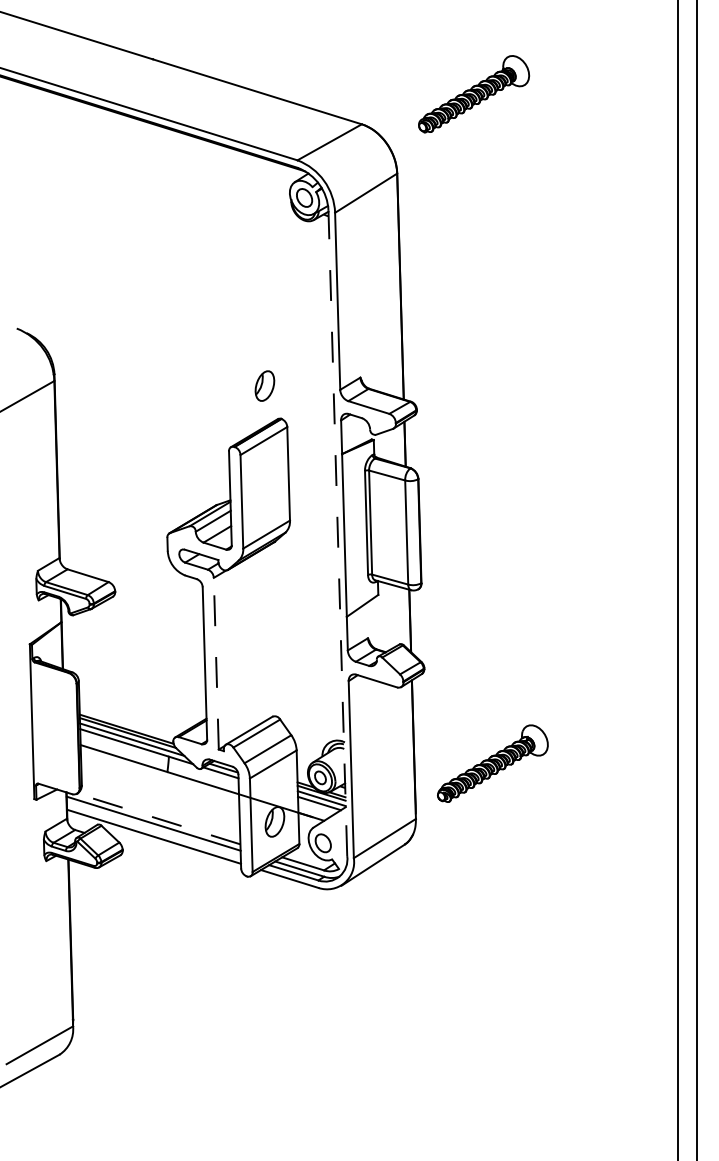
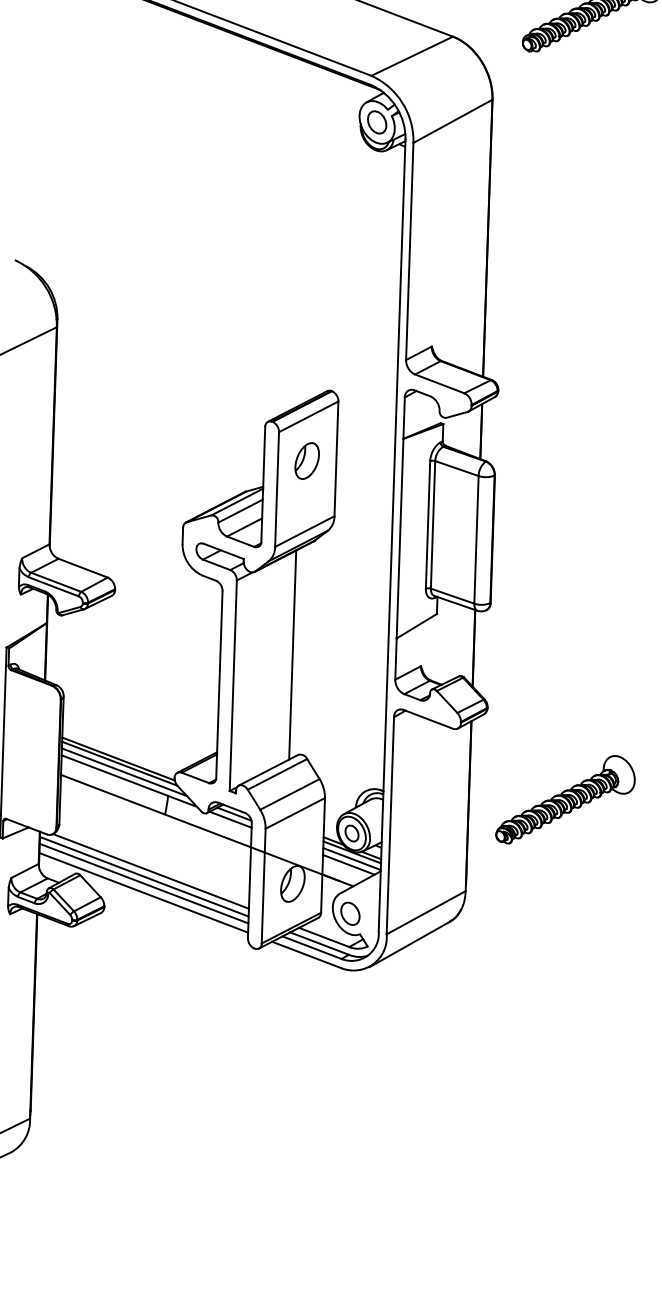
part: (264, 385) -> (306, 460), moved
line: (337, 533) -> (391, 535), dashed -> solid
line: (262, 635) -> (292, 654), added
line: (216, 663) -> (233, 685), dashed -> solid
part: (492, 763) -> (565, 799), moved
line: (158, 818) -> (150, 870), dashed -> solid
line: (153, 829) -> (143, 883), added

